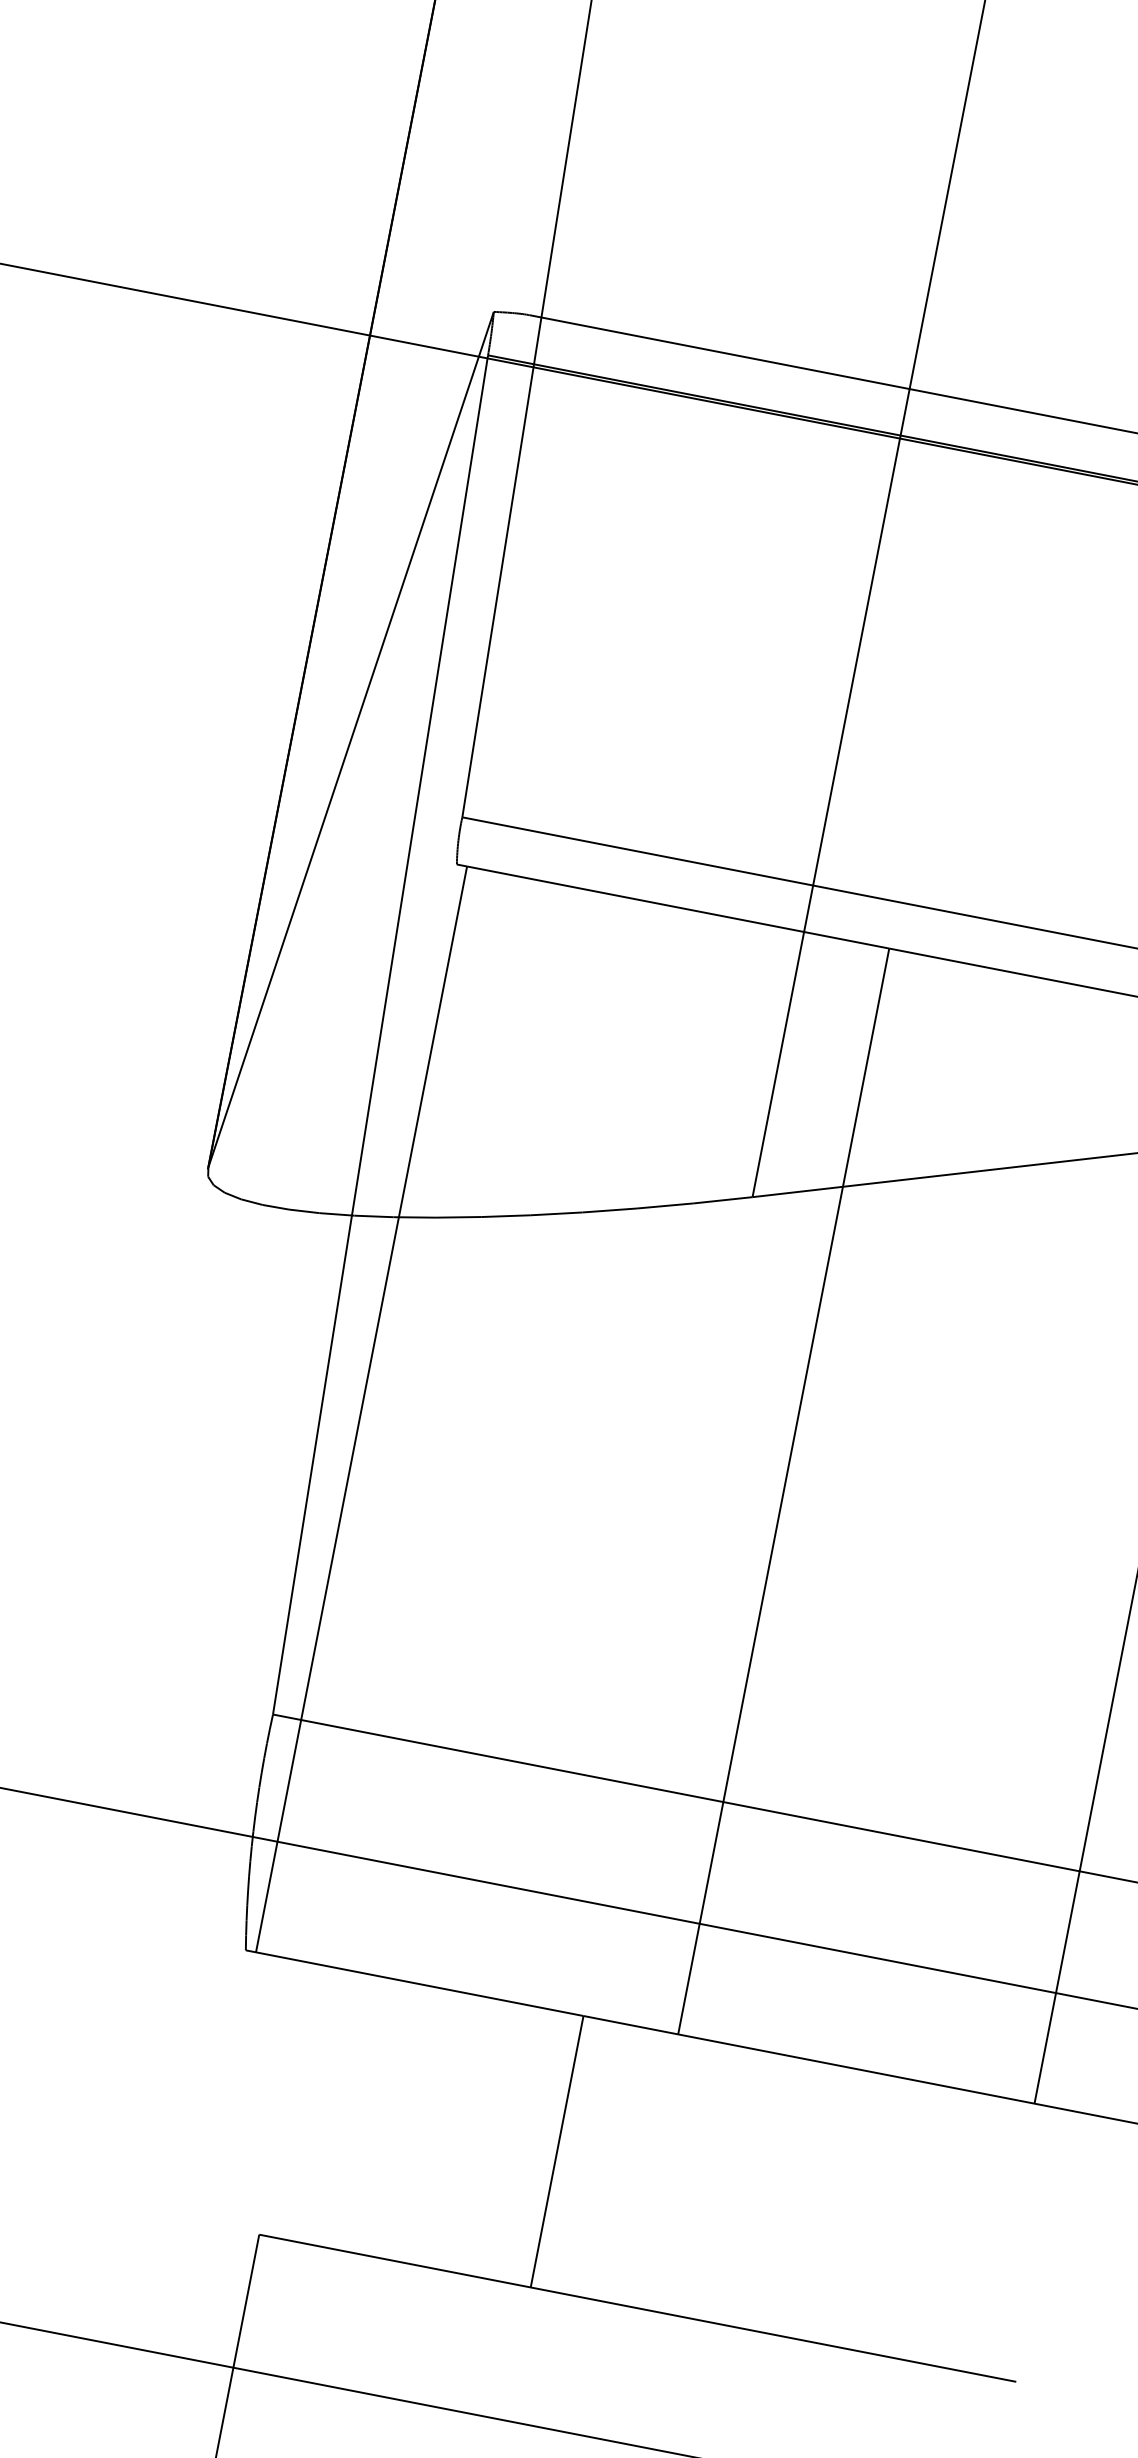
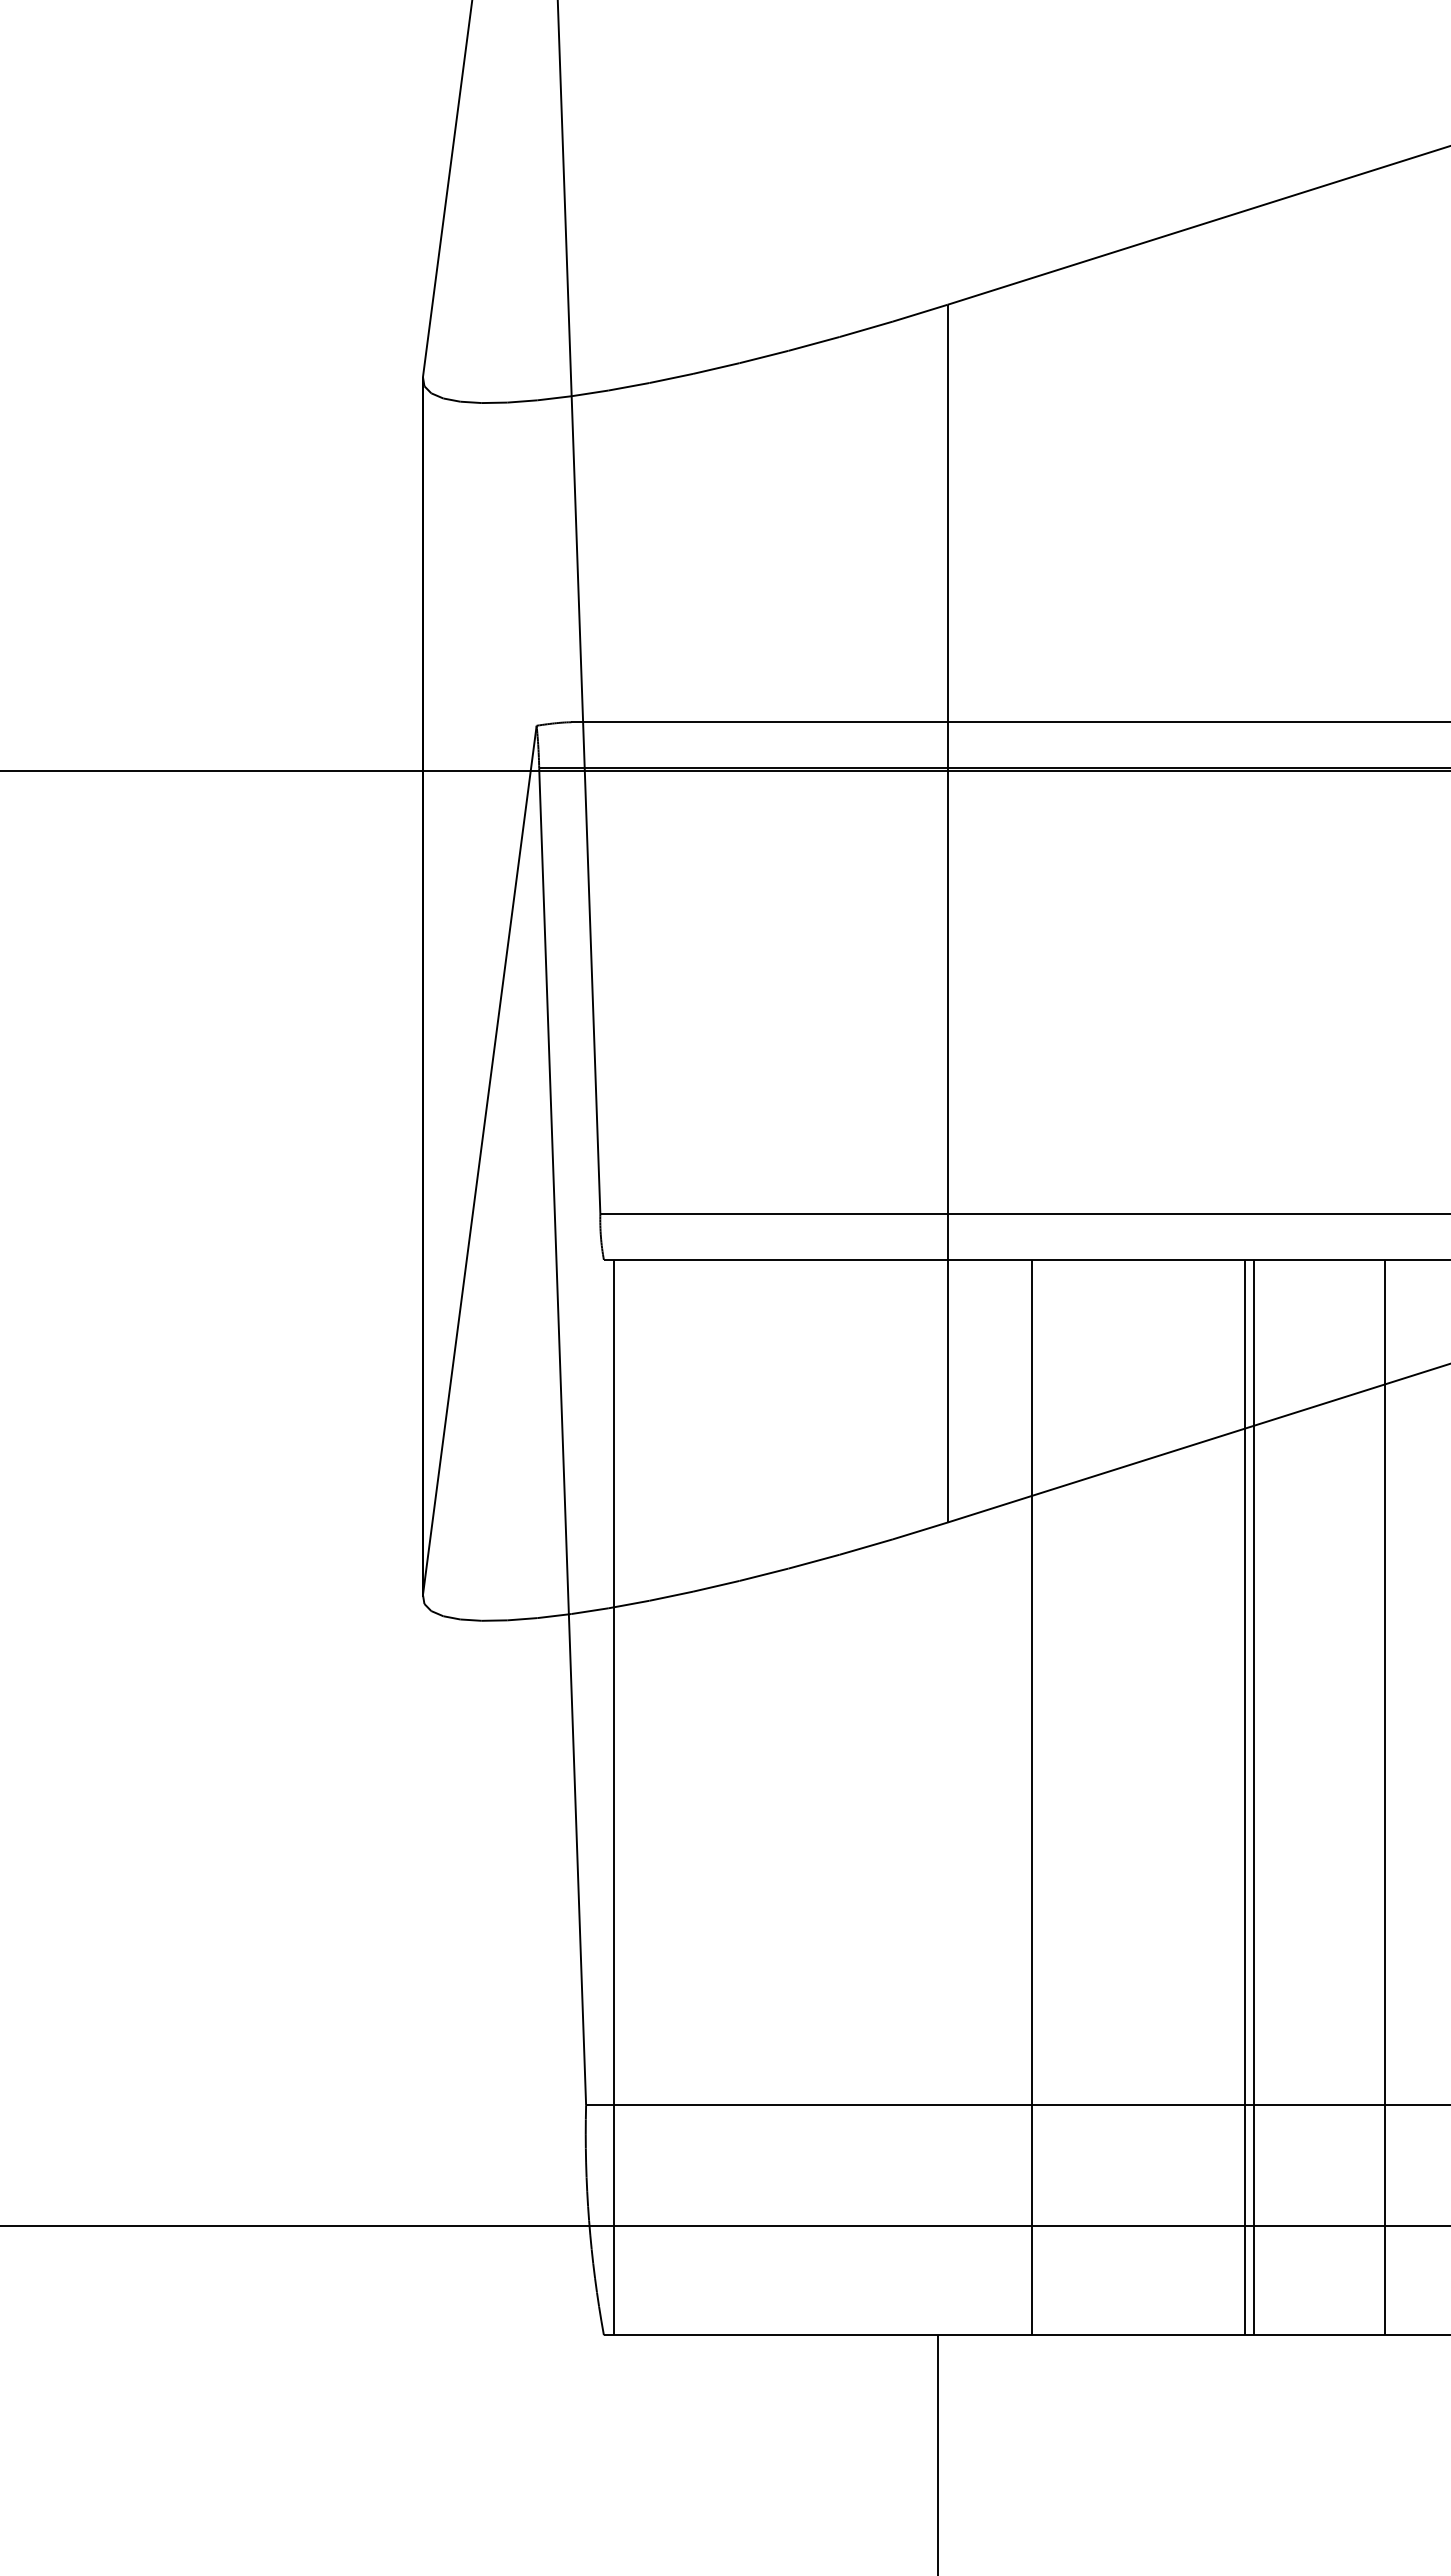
line: (999, 1533) -> (1245, 1797), added
line: (1008, 1535) -> (1254, 1797), added

